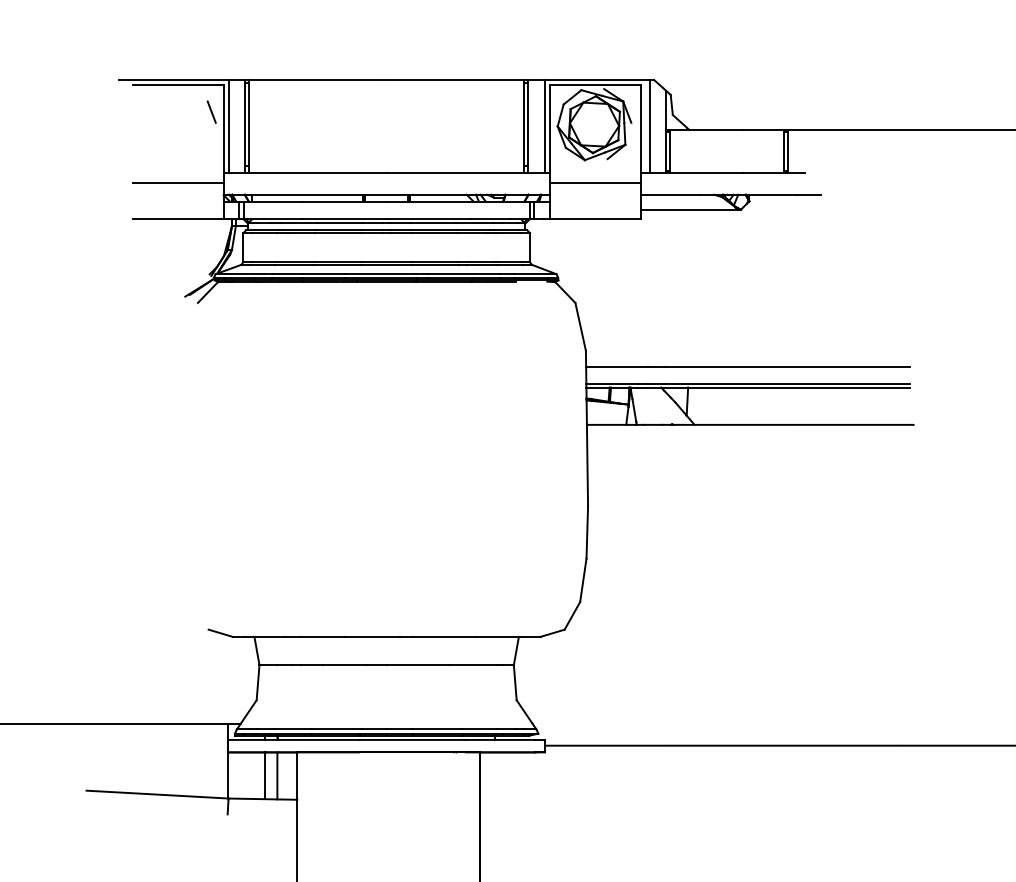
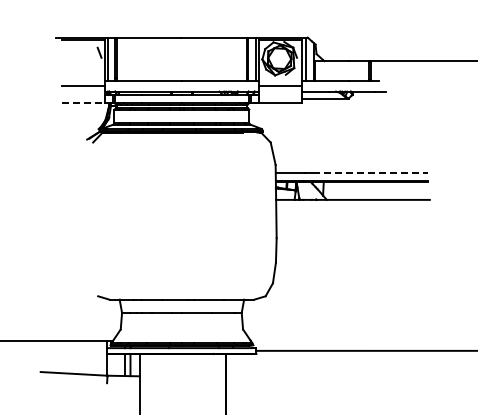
line: (179, 219) -> (84, 103), solid -> dashed
line: (787, 366) -> (370, 172), solid -> dashed

